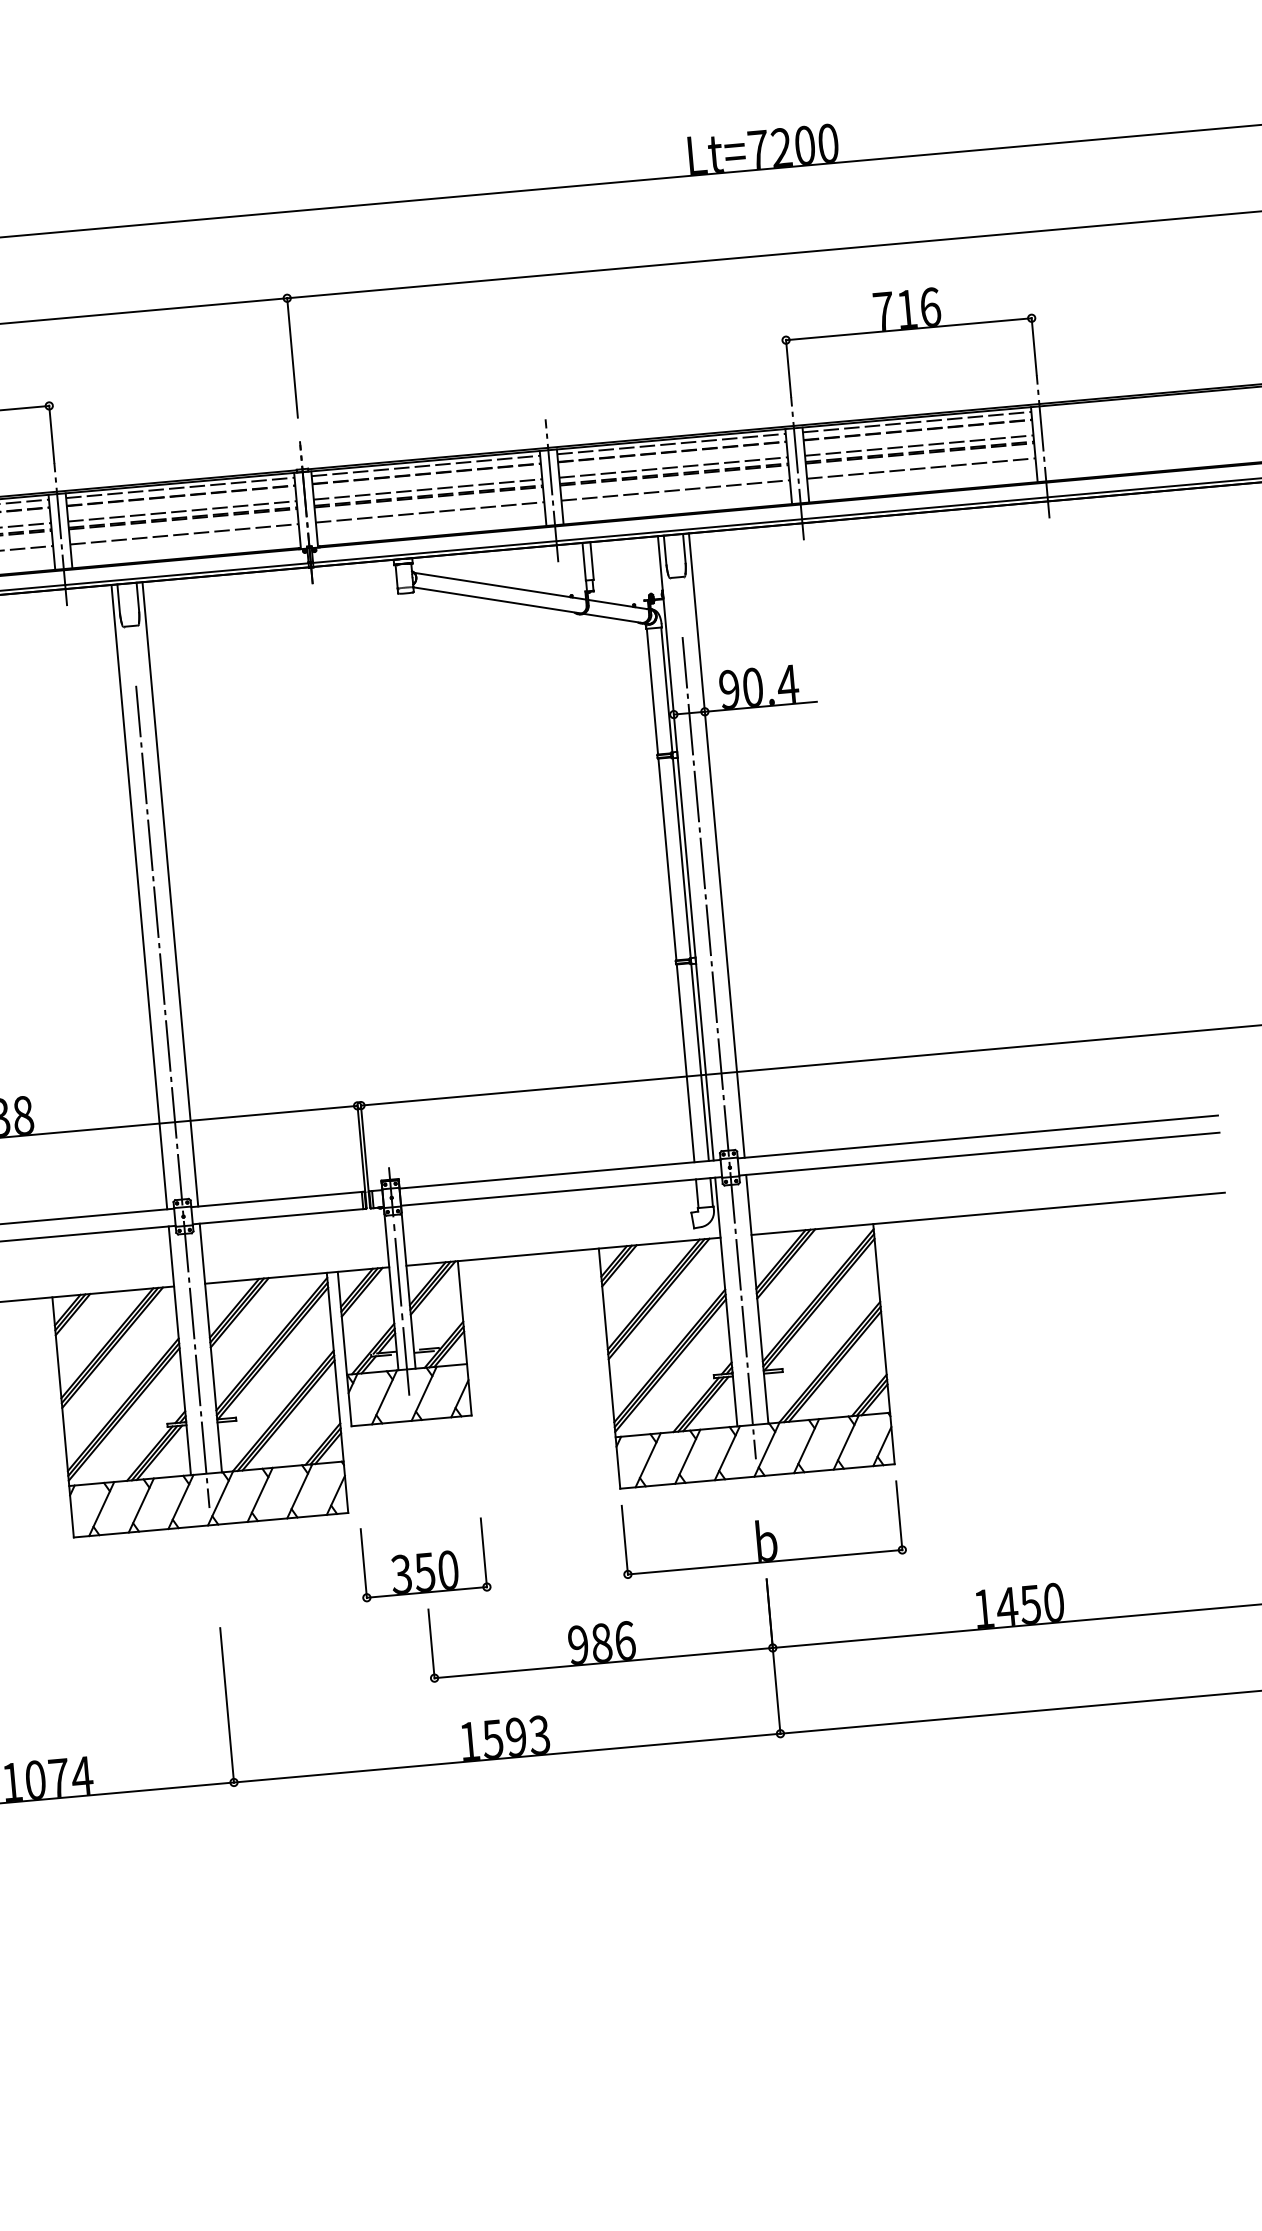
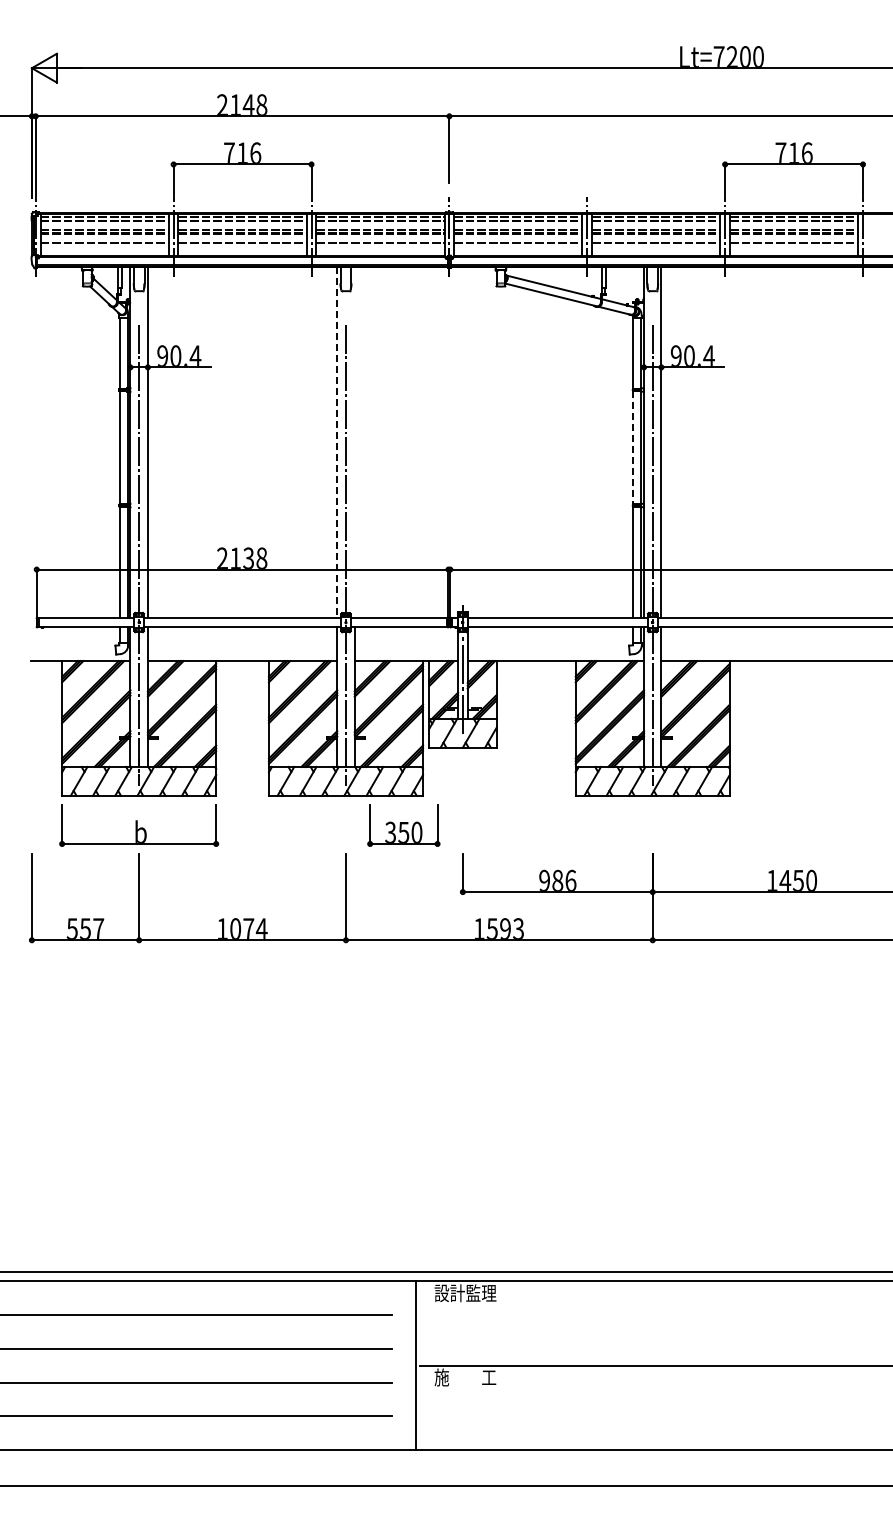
line: (667, 858) -> (633, 447), solid -> dashed
line: (170, 894) -> (354, 442), removed
line: (139, 898) -> (337, 443), solid -> dashed
part: (761, 1529) -> (652, 825), removed
part: (423, 1559) -> (403, 825), moved

